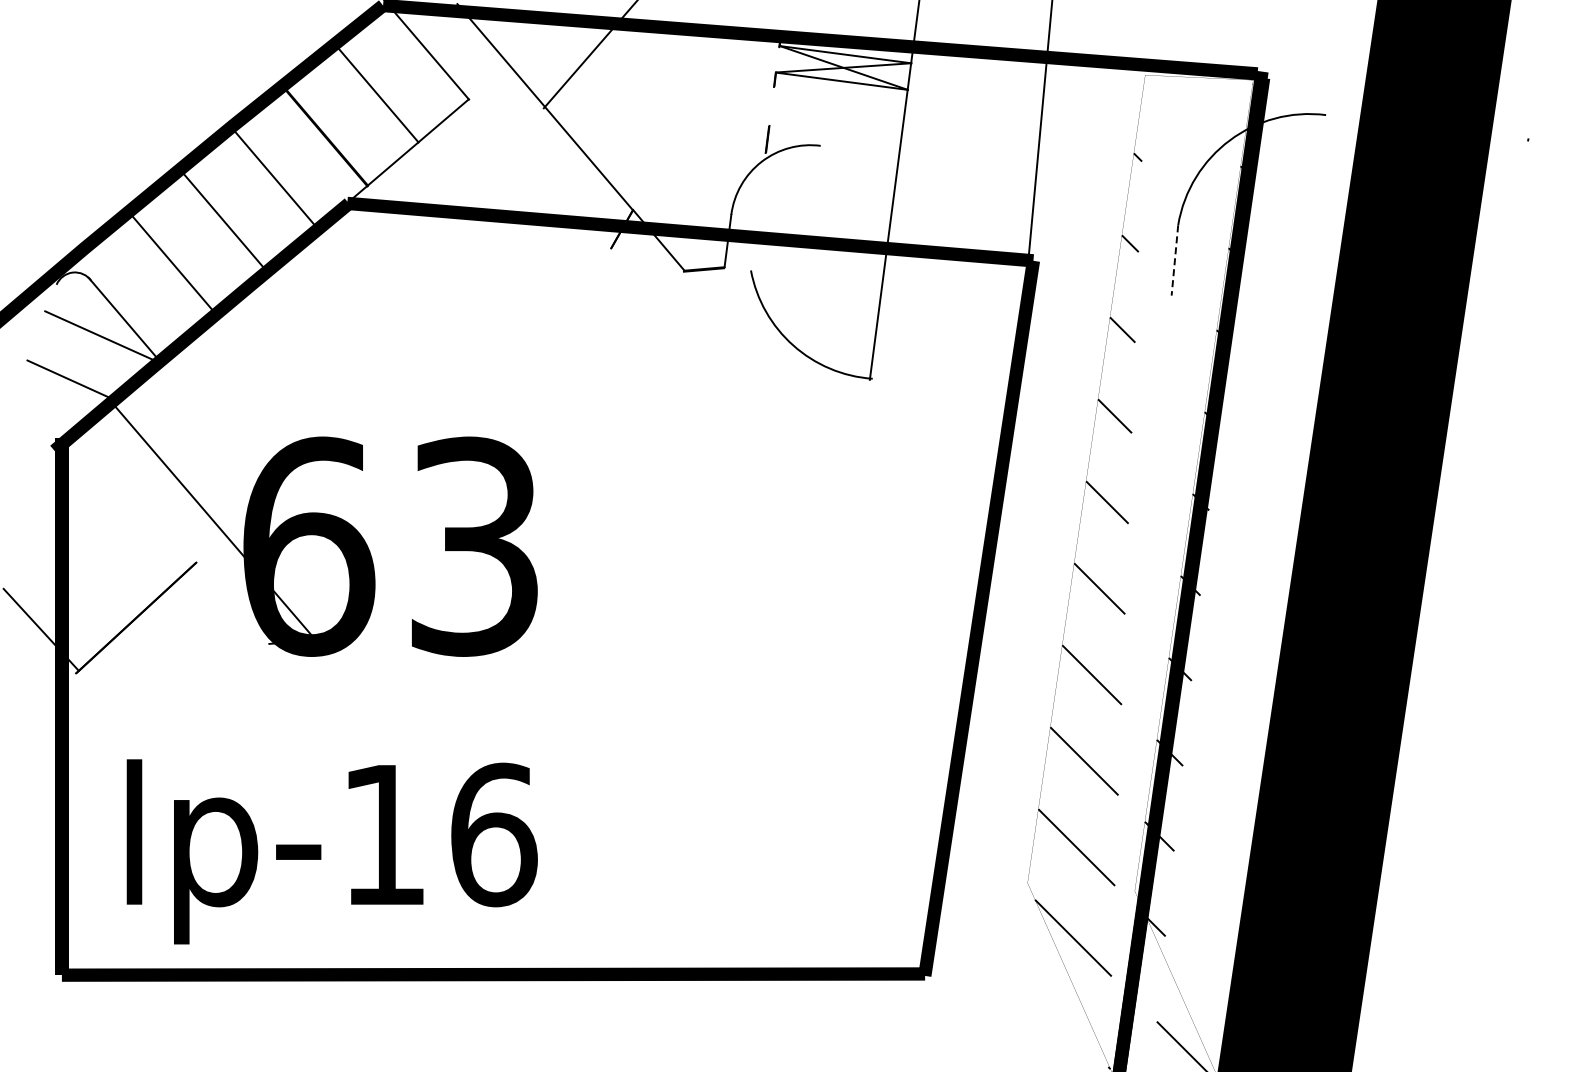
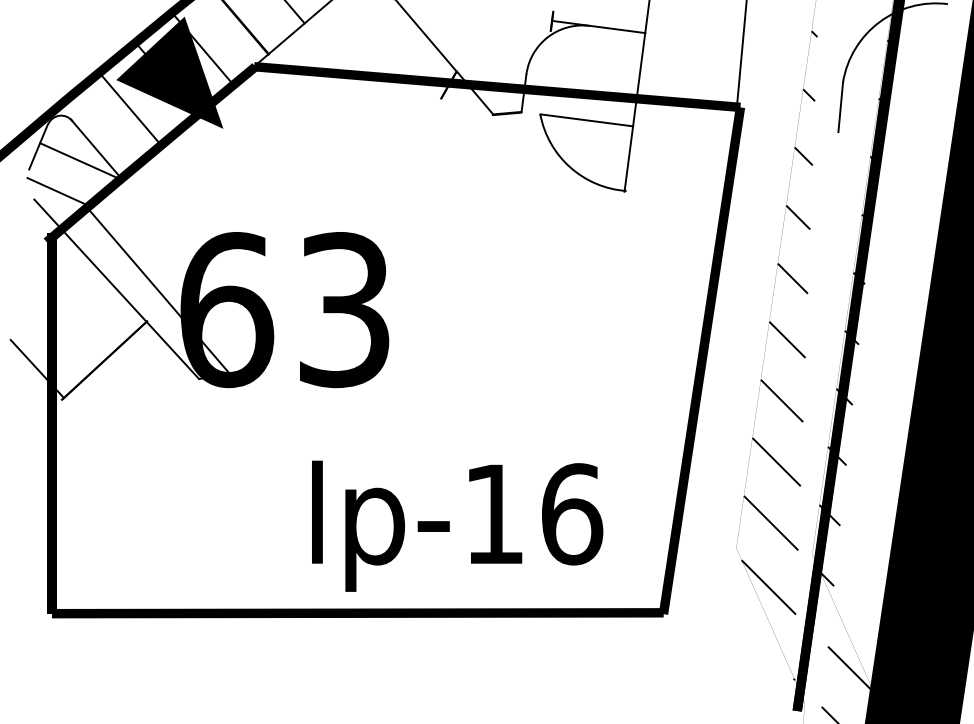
line: (833, 146) -> (598, 26), added
fill: (227, 211) -> (169, 72), added
line: (1174, 261) -> (840, 107), dashed -> solid
line: (816, 278) -> (586, 119), added
line: (42, 316) -> (38, 146), added
line: (153, 516) -> (116, 288), added
text: (331, 851) -> (457, 526), moved

